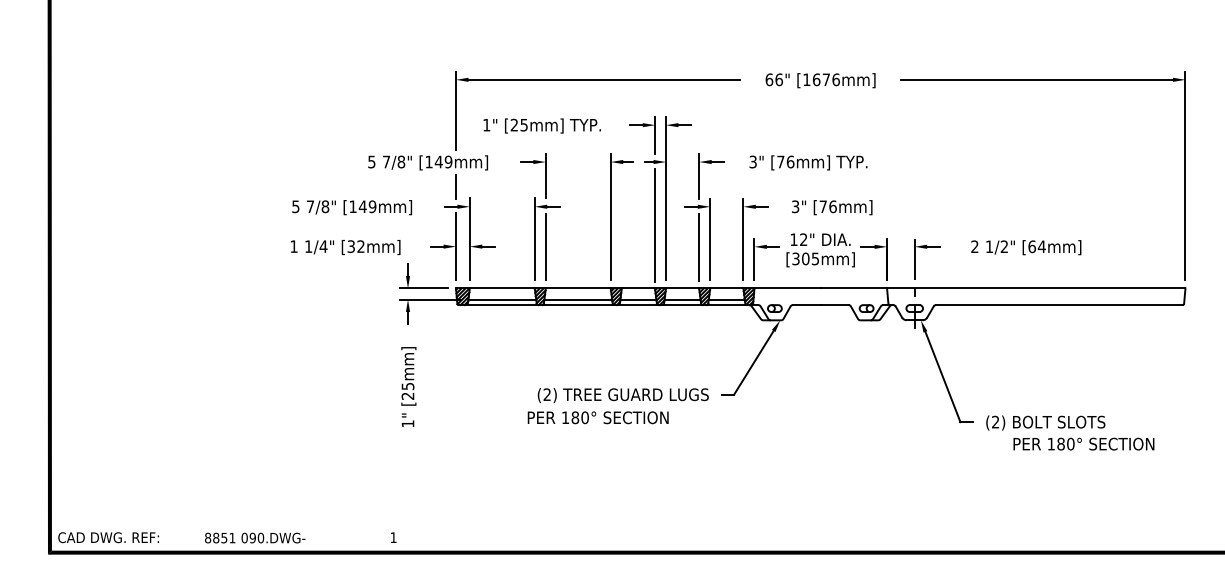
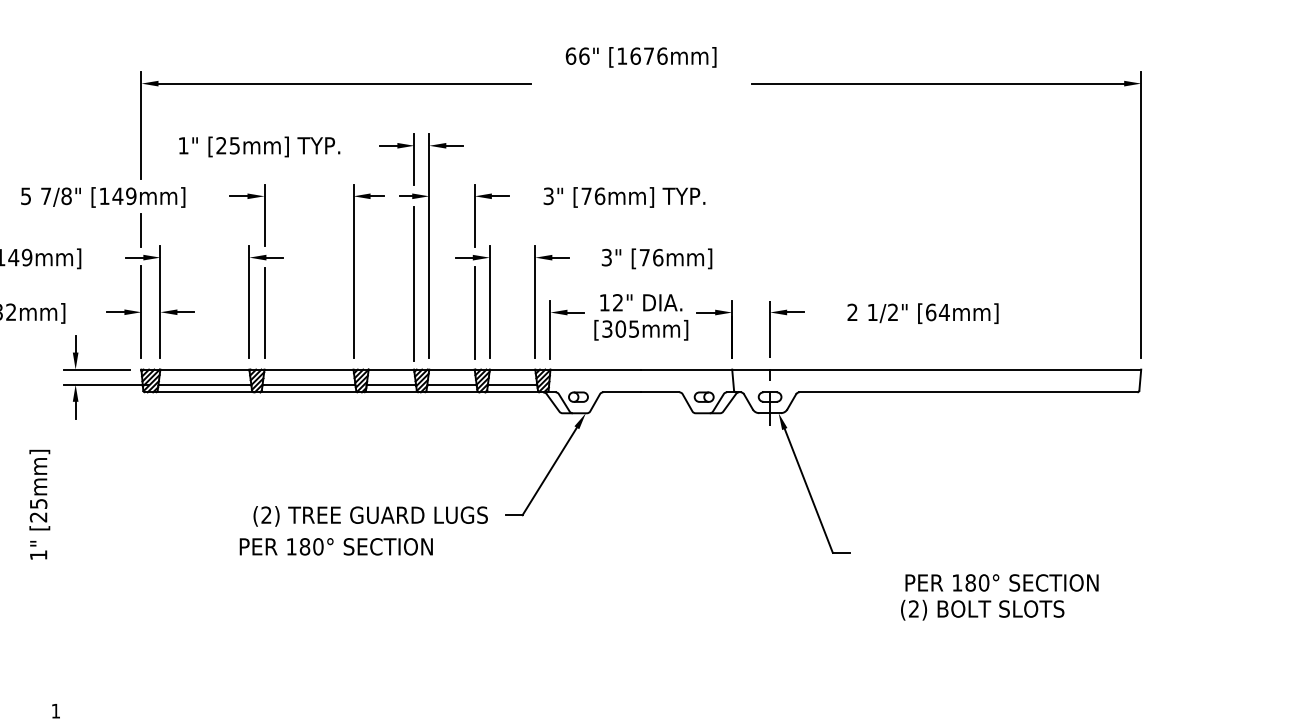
text: (820, 80) -> (640, 57), moved
text: (408, 386) -> (39, 503), moved
text: (1045, 422) -> (982, 609), moved

